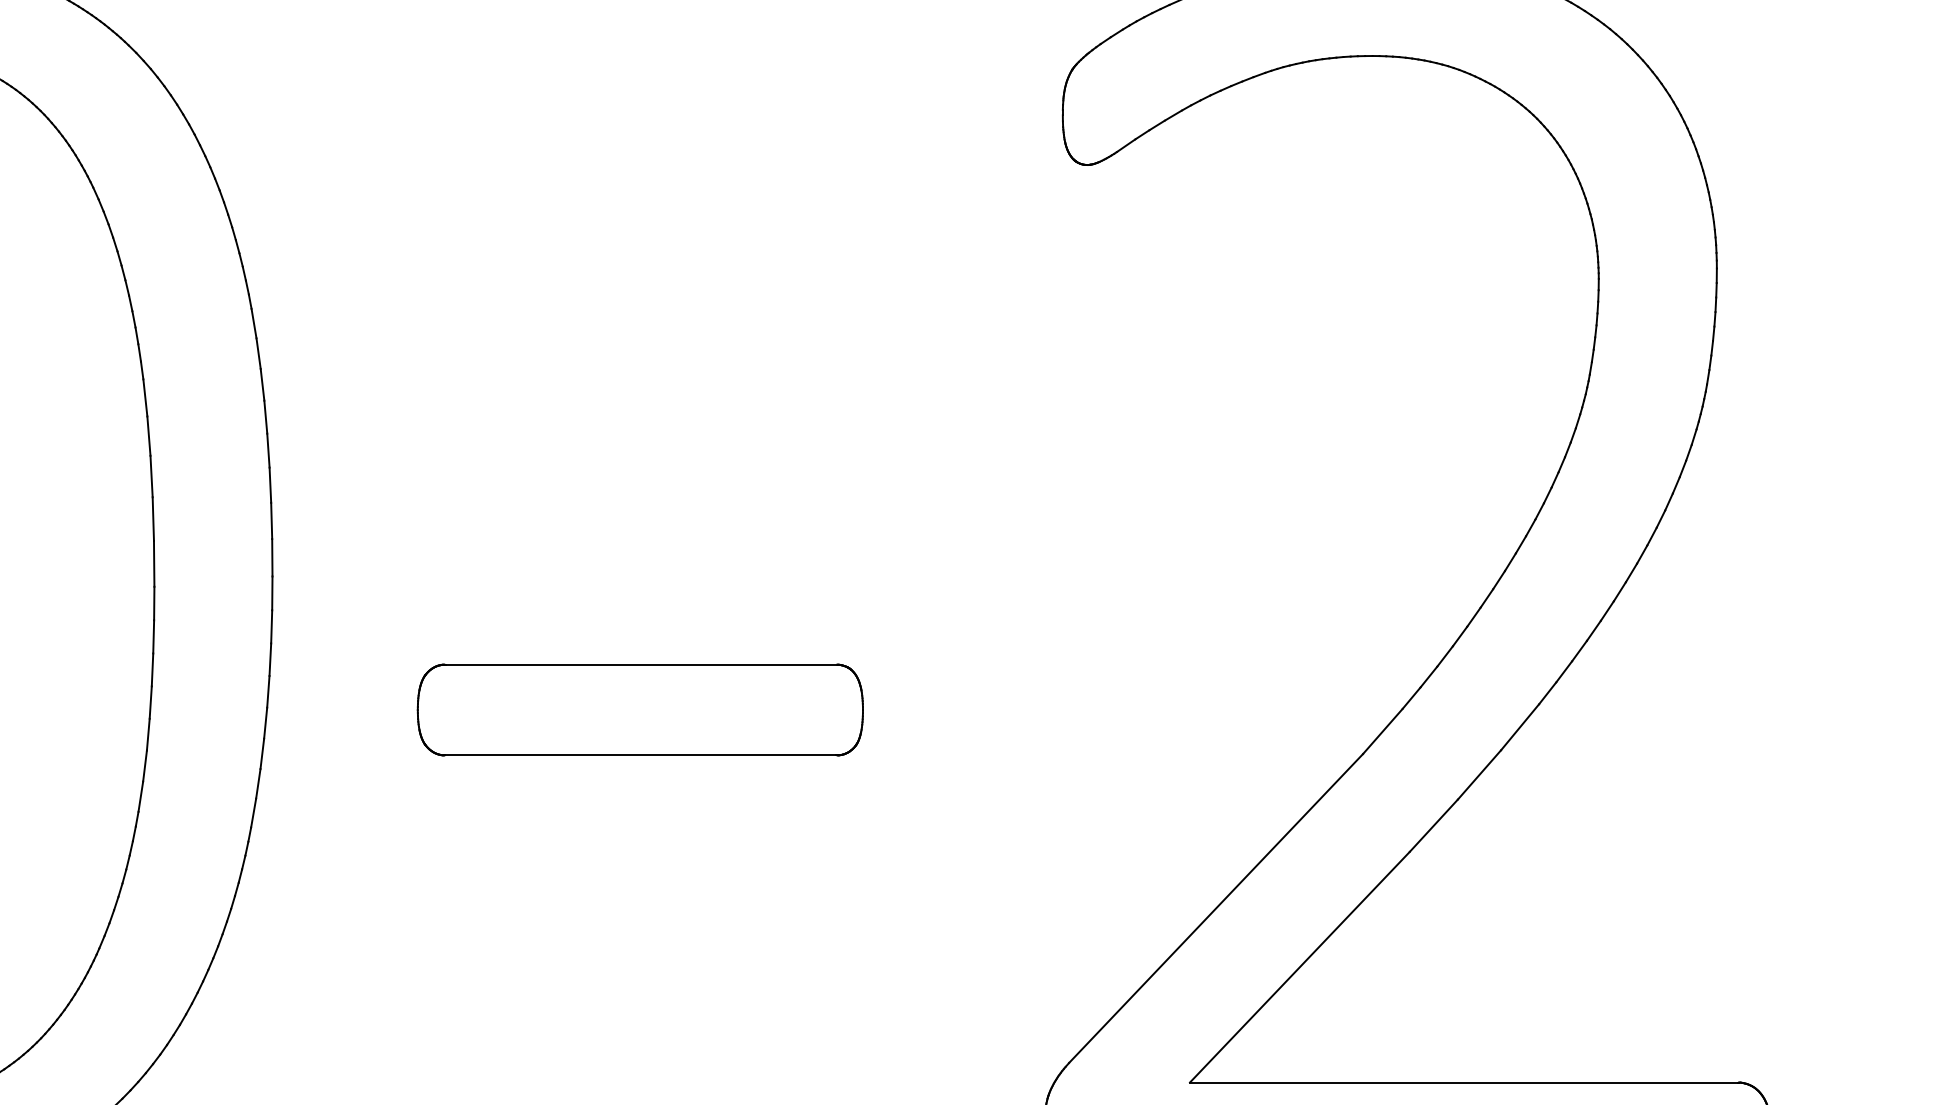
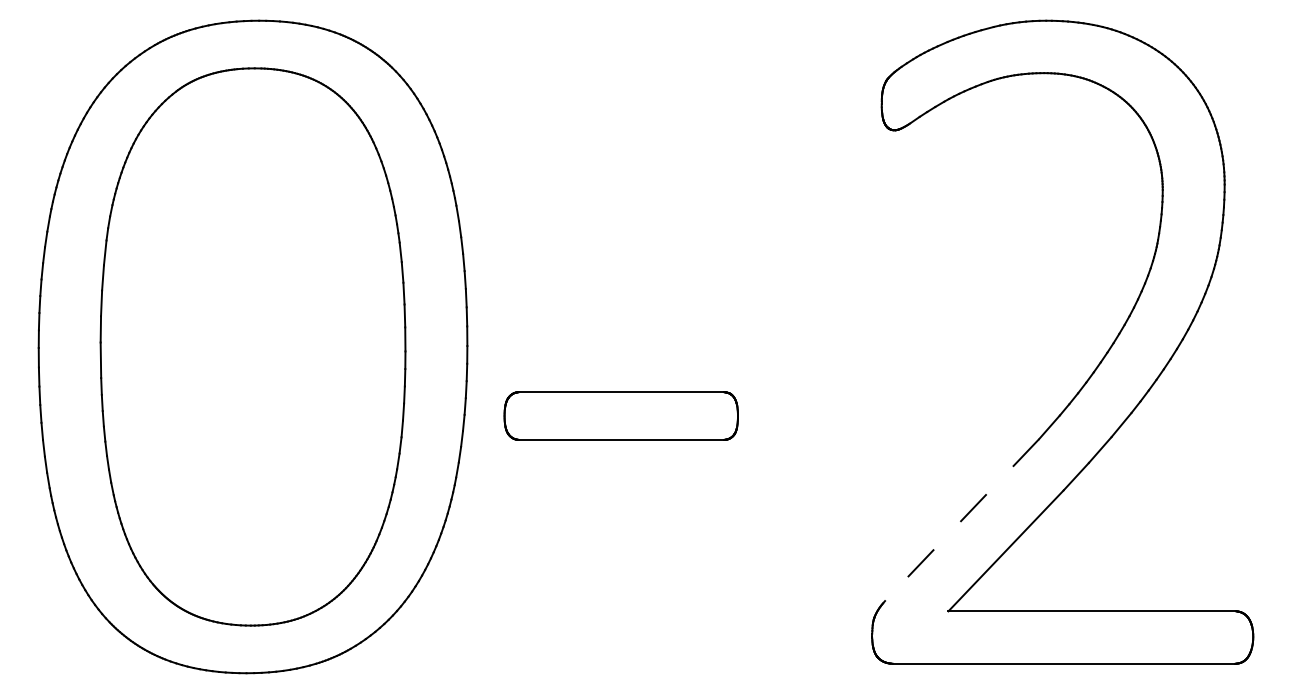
part: (638, 708) -> (620, 415), moved
line: (1216, 909) -> (962, 520), solid -> dashed

